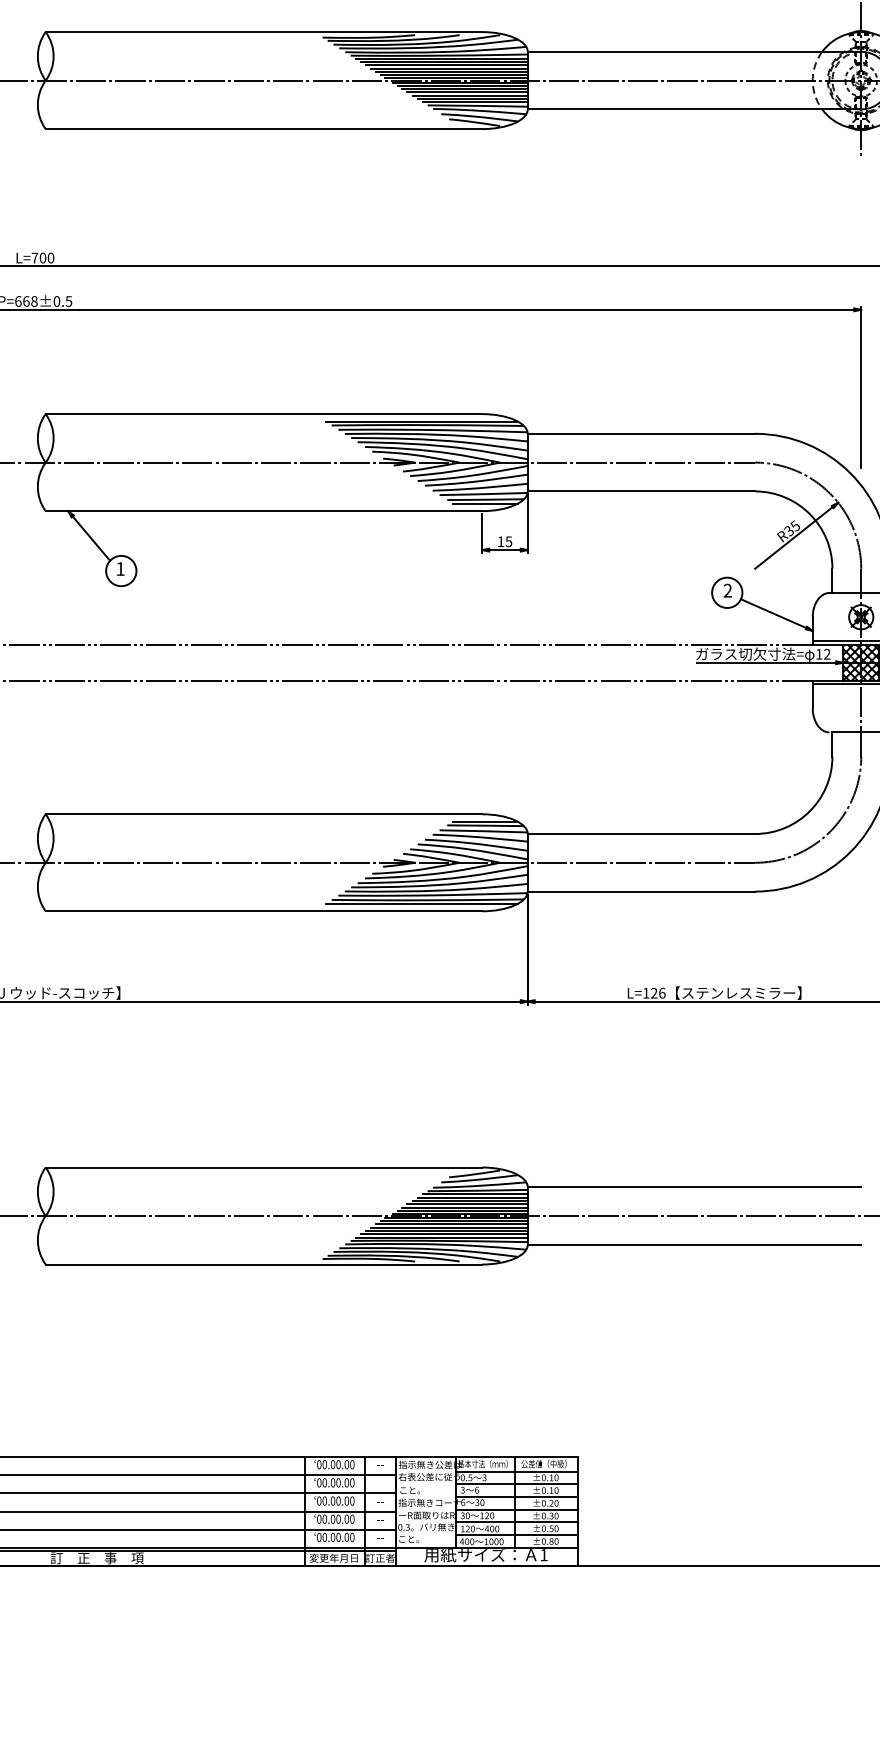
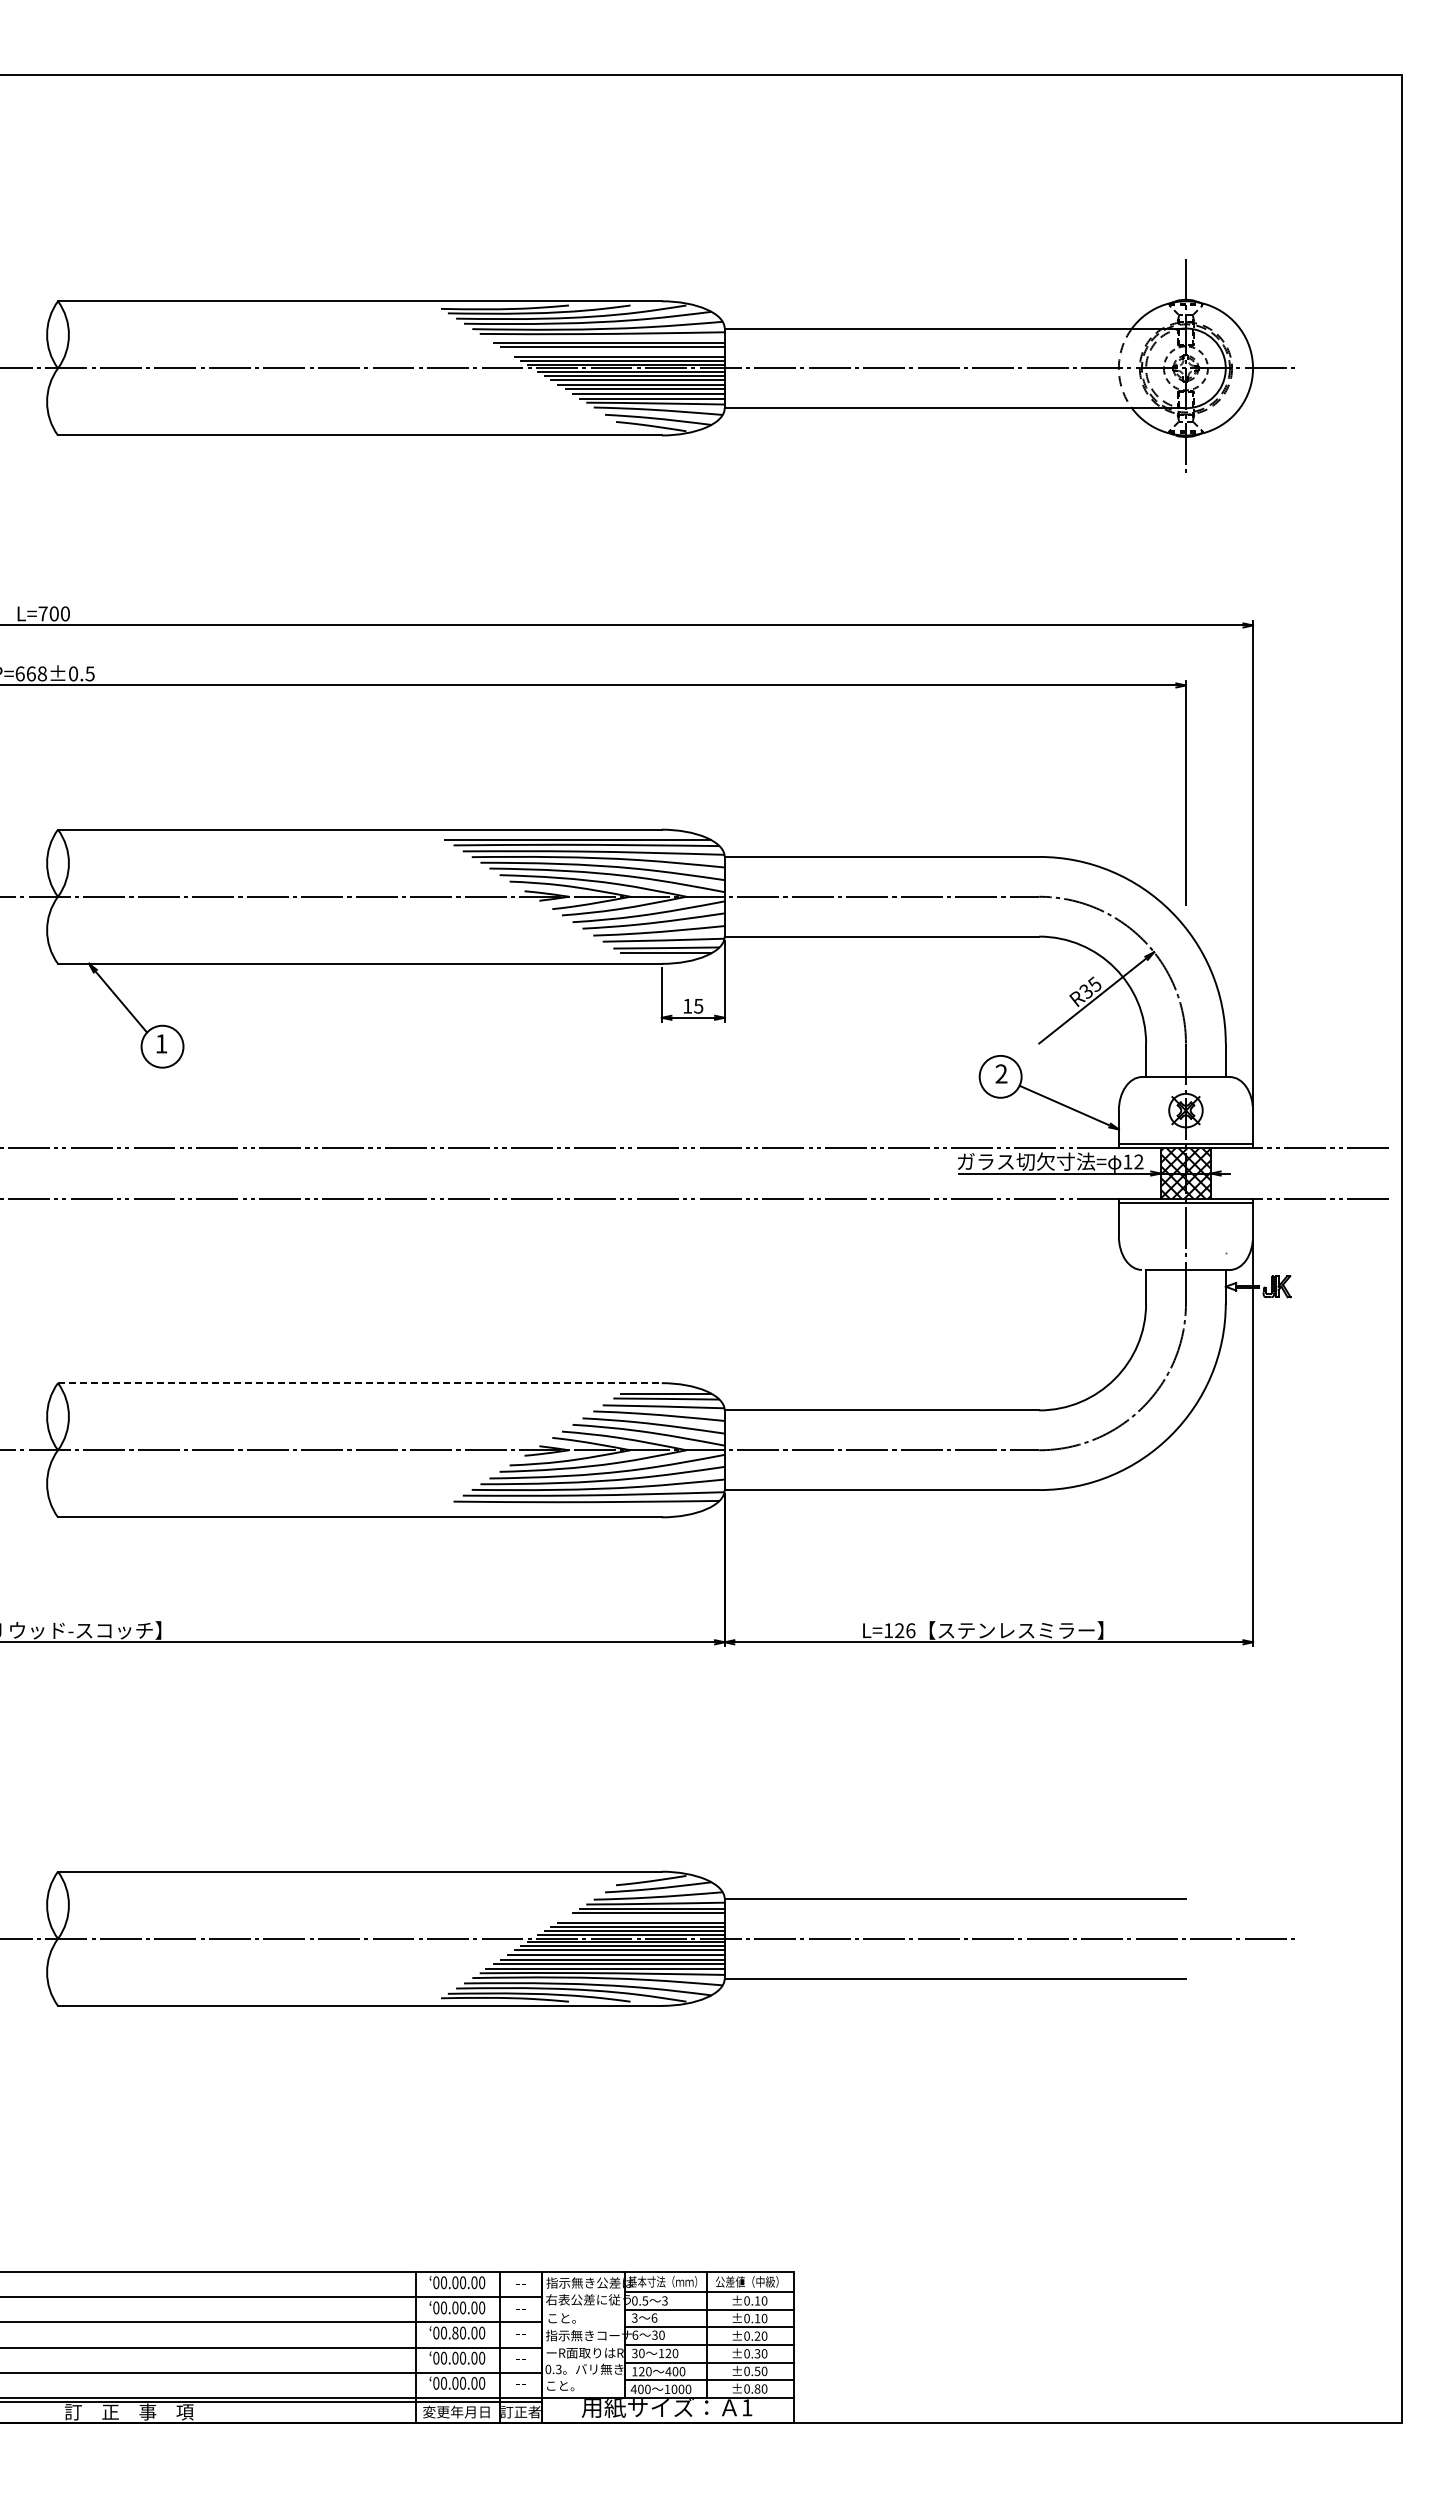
line: (441, 58) -> (605, 338), removed
line: (448, 69) -> (615, 352), removed
line: (263, 814) -> (359, 1383), solid -> dashed
line: (422, 903) -> (578, 1506), removed
line: (469, 1200) -> (644, 1917), removed
text: (333, 1501) -> (455, 2333), 00.00.00 -> 00.80.00

